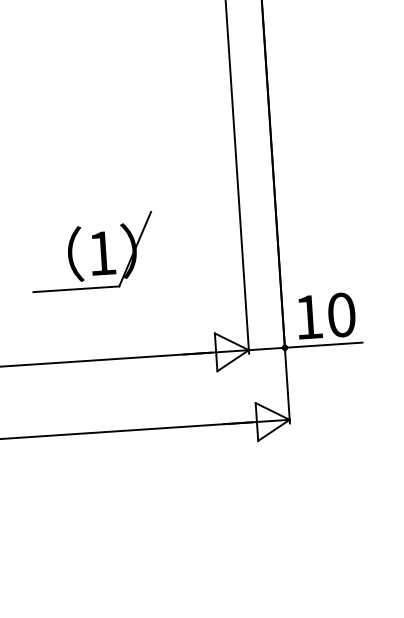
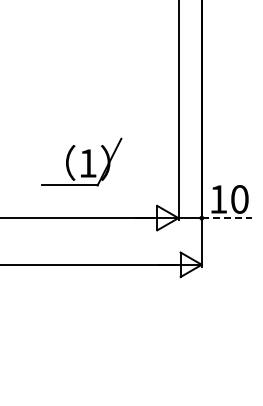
part: (91, 251) -> (81, 161), moved
line: (324, 345) -> (227, 218), solid -> dashed

